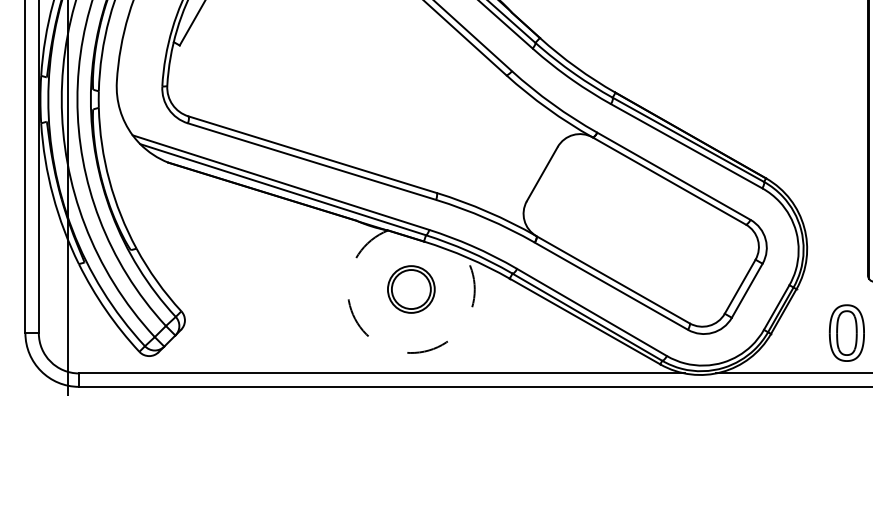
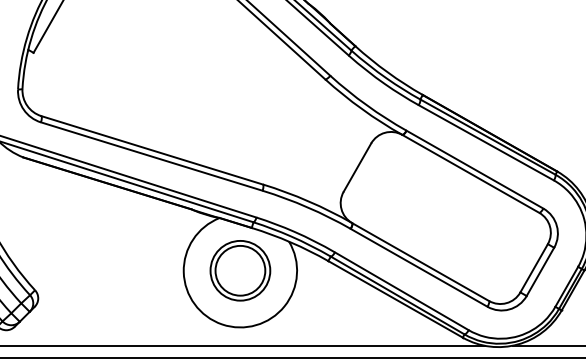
part: (411, 289) -> (240, 270), size x1.43
arc: (390, 349) -> (221, 324), dashed -> solid

